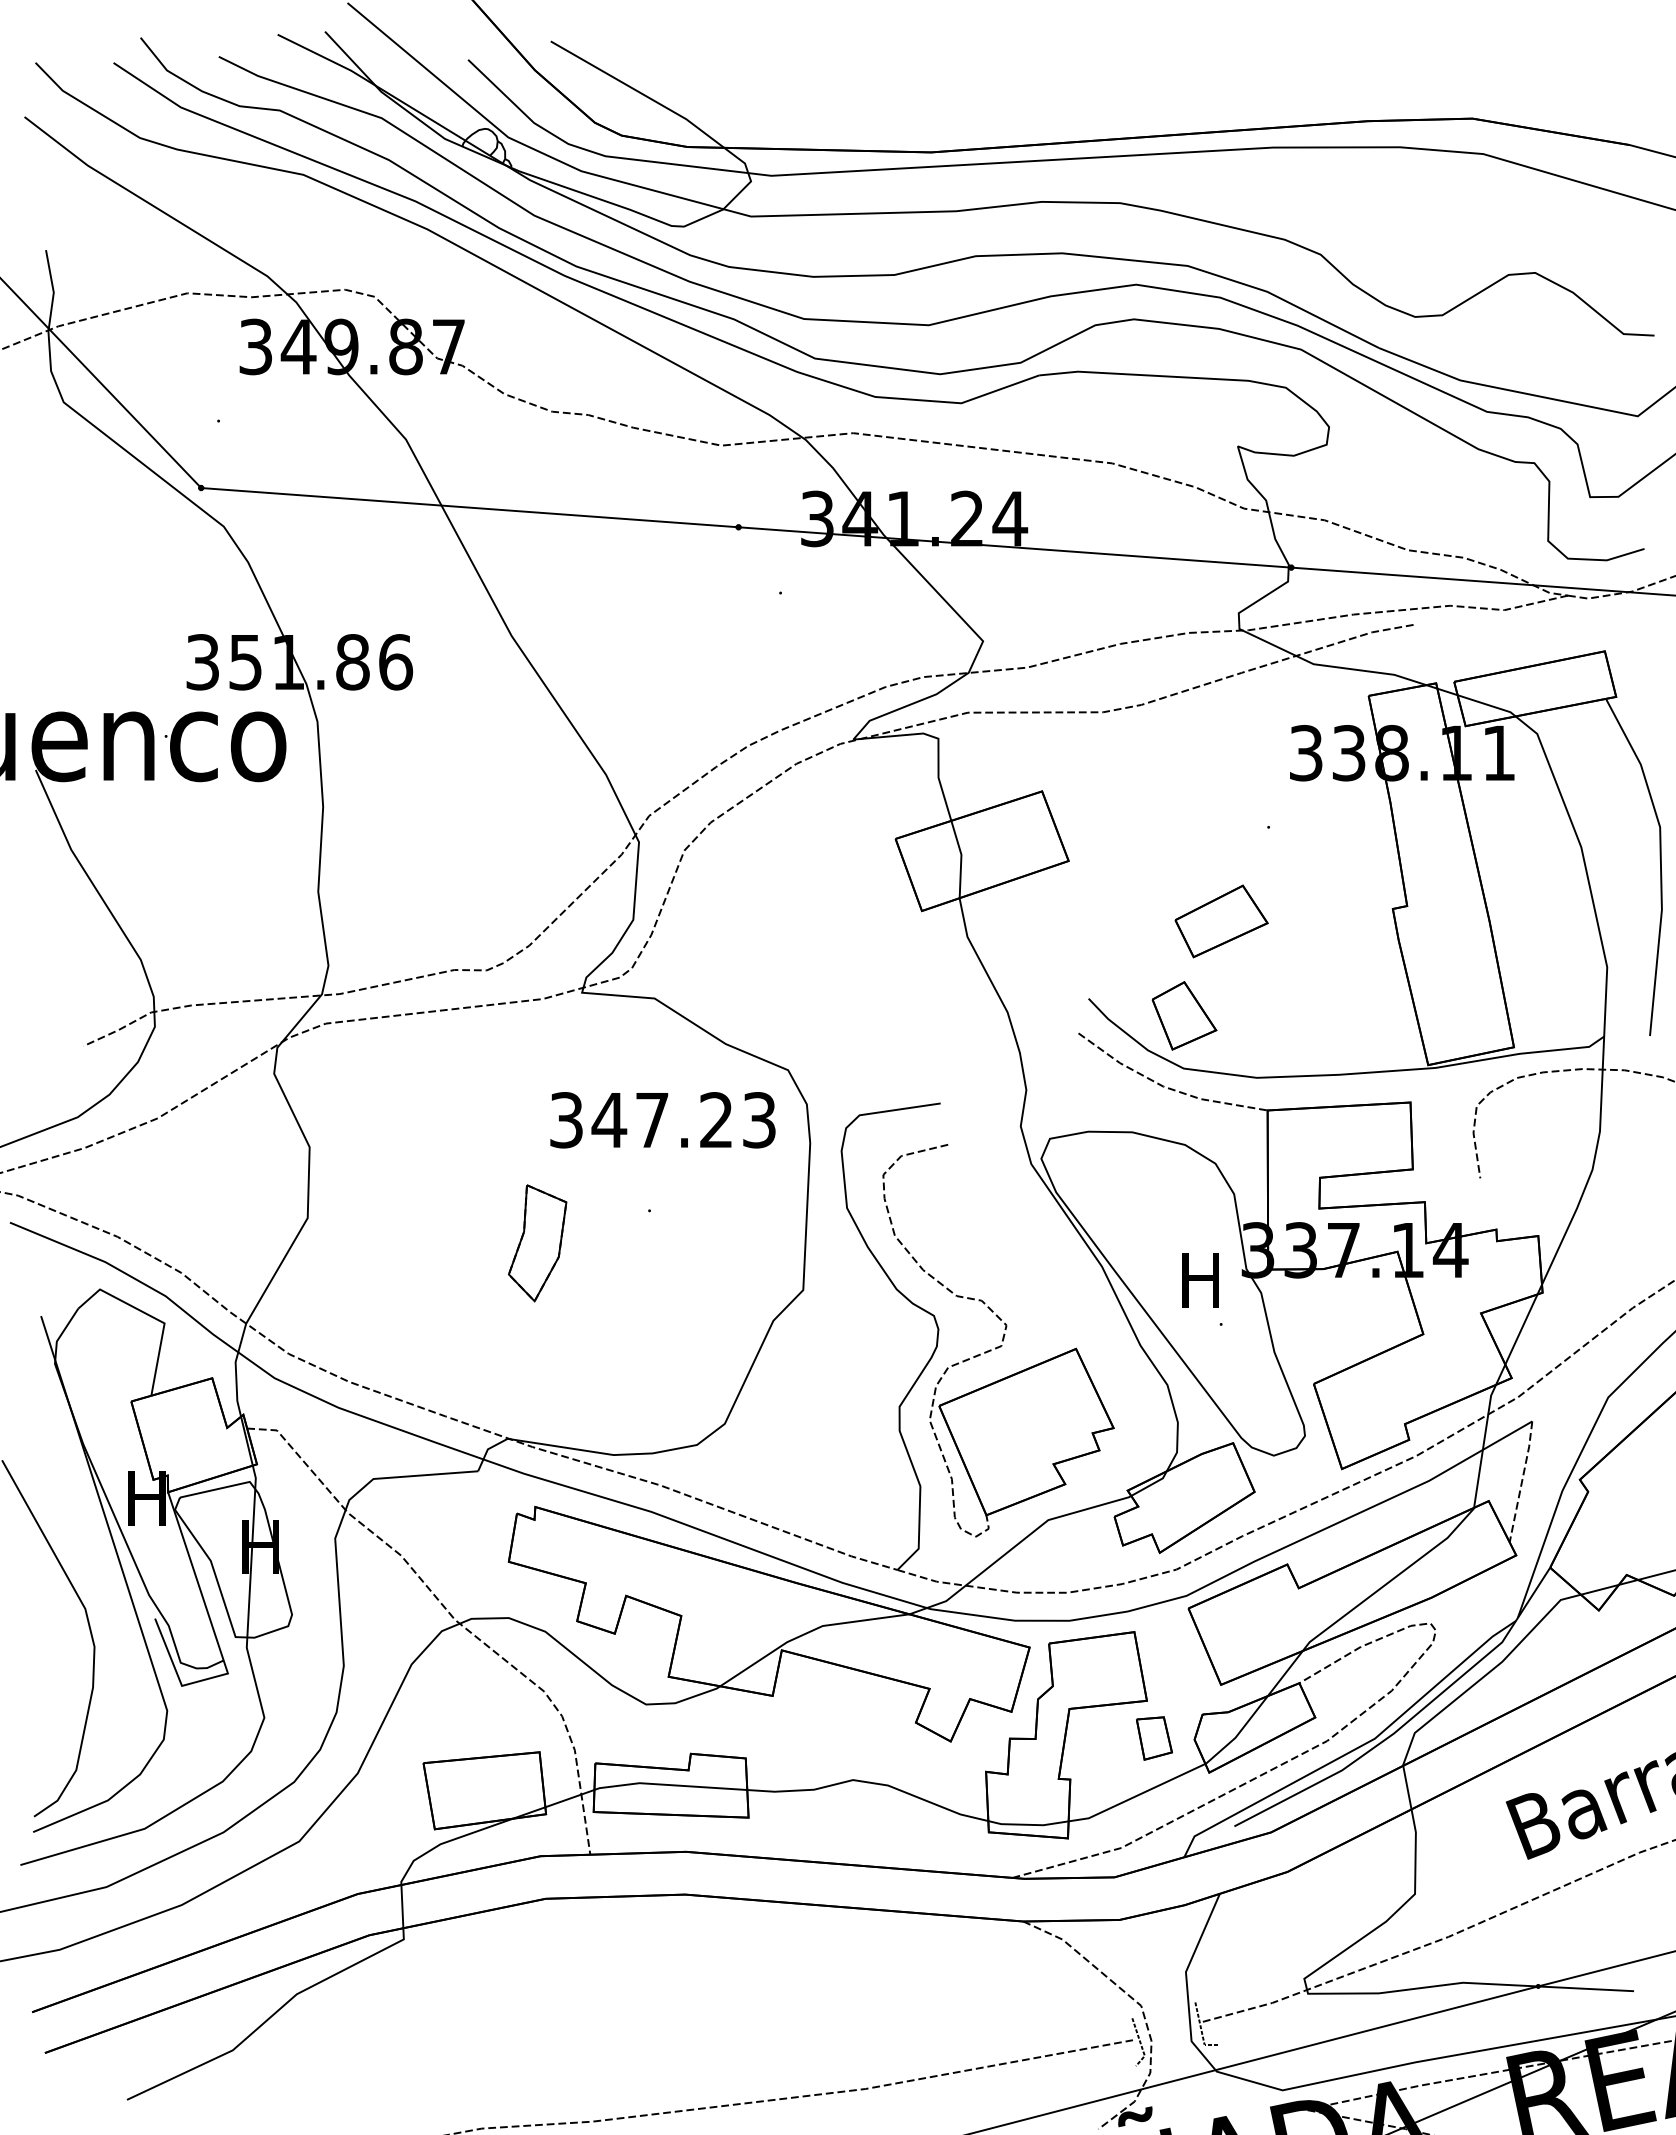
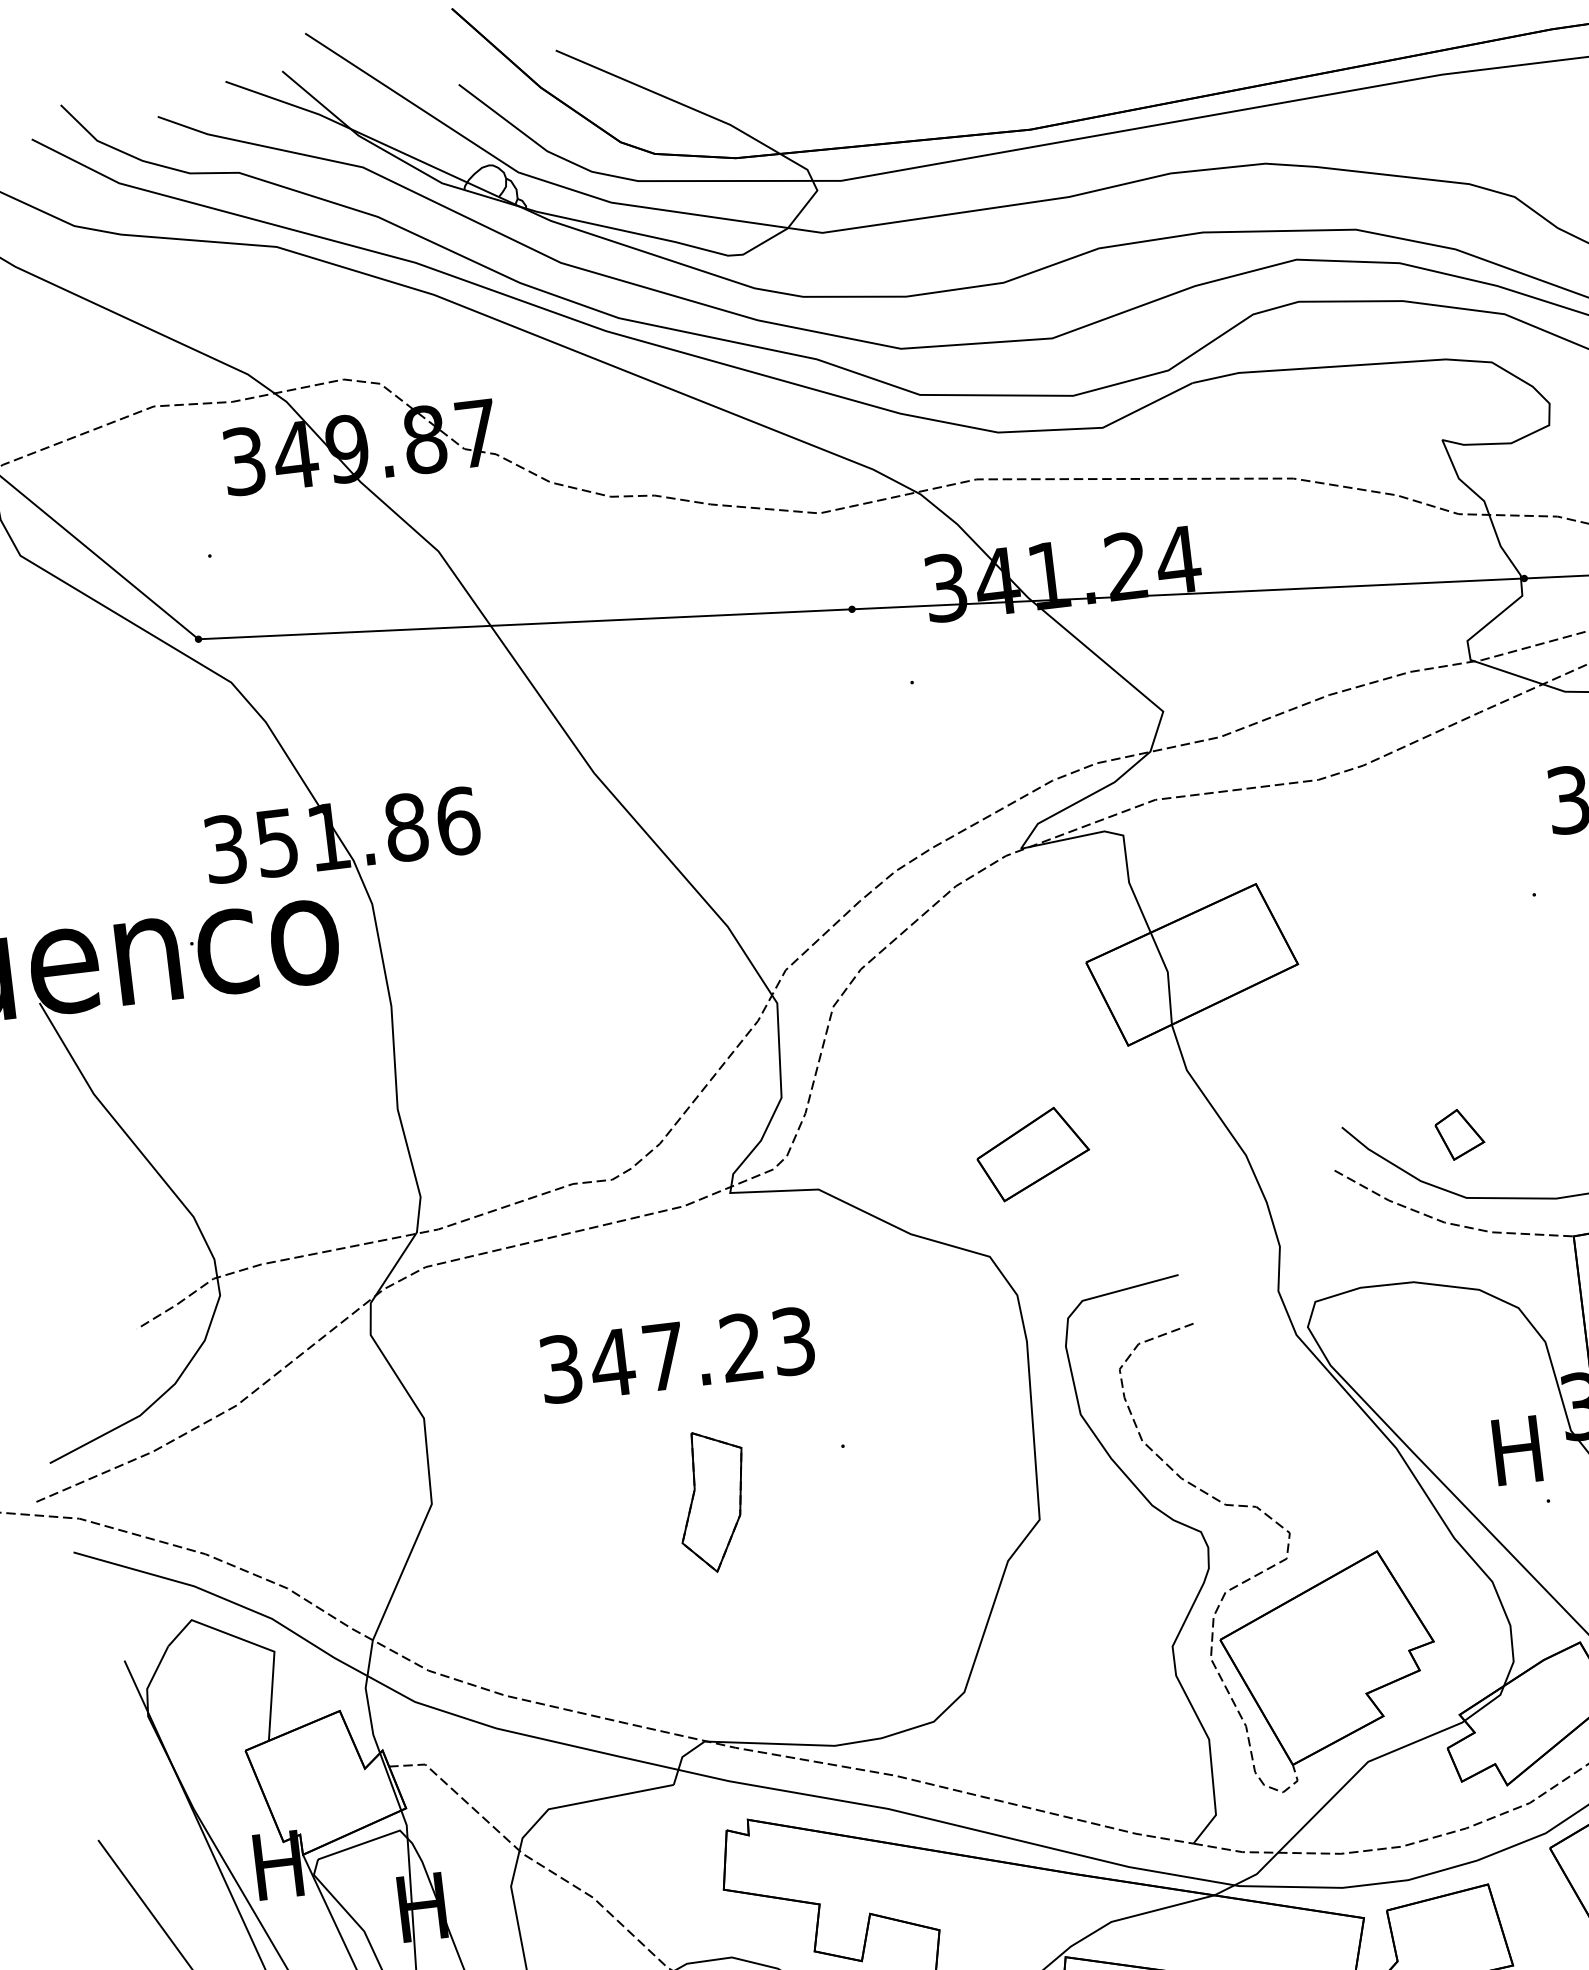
part: (1221, 921) -> (1033, 1154), moved
part: (1184, 1015) -> (1459, 1133), size x0.6
text: (662, 1120) -> (676, 1355), moved

